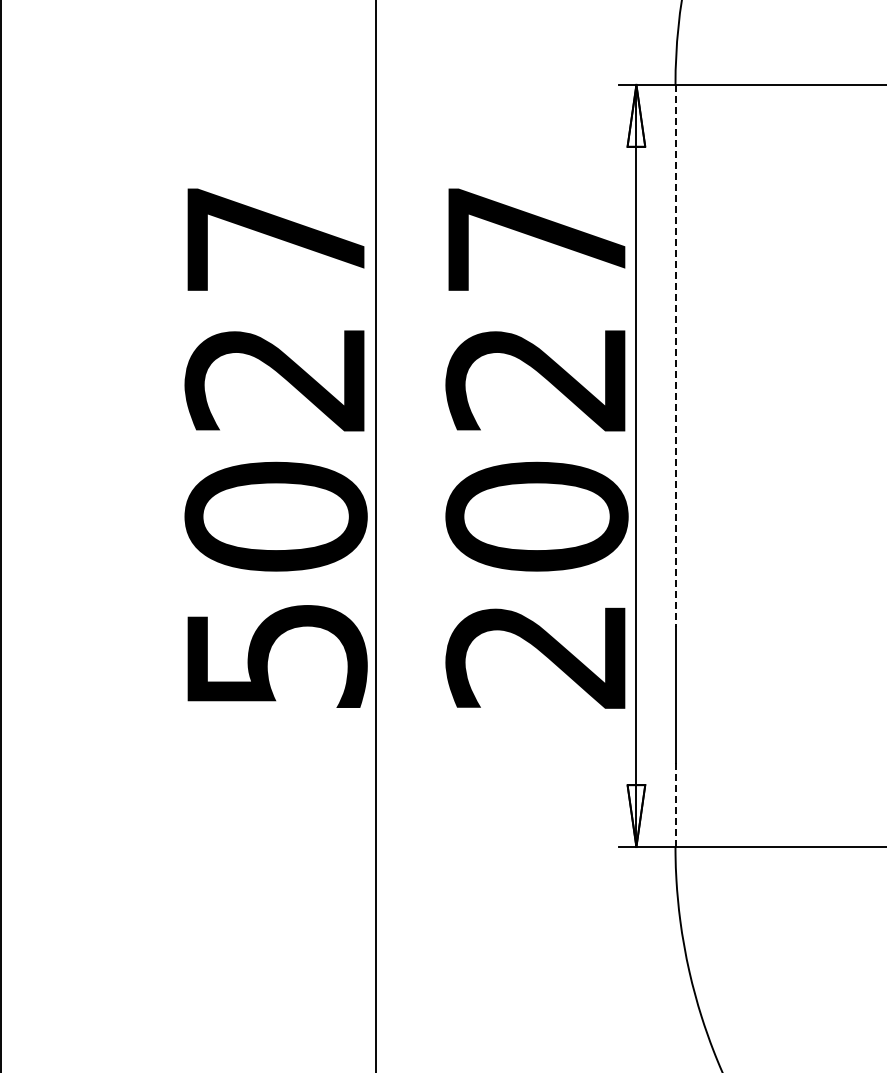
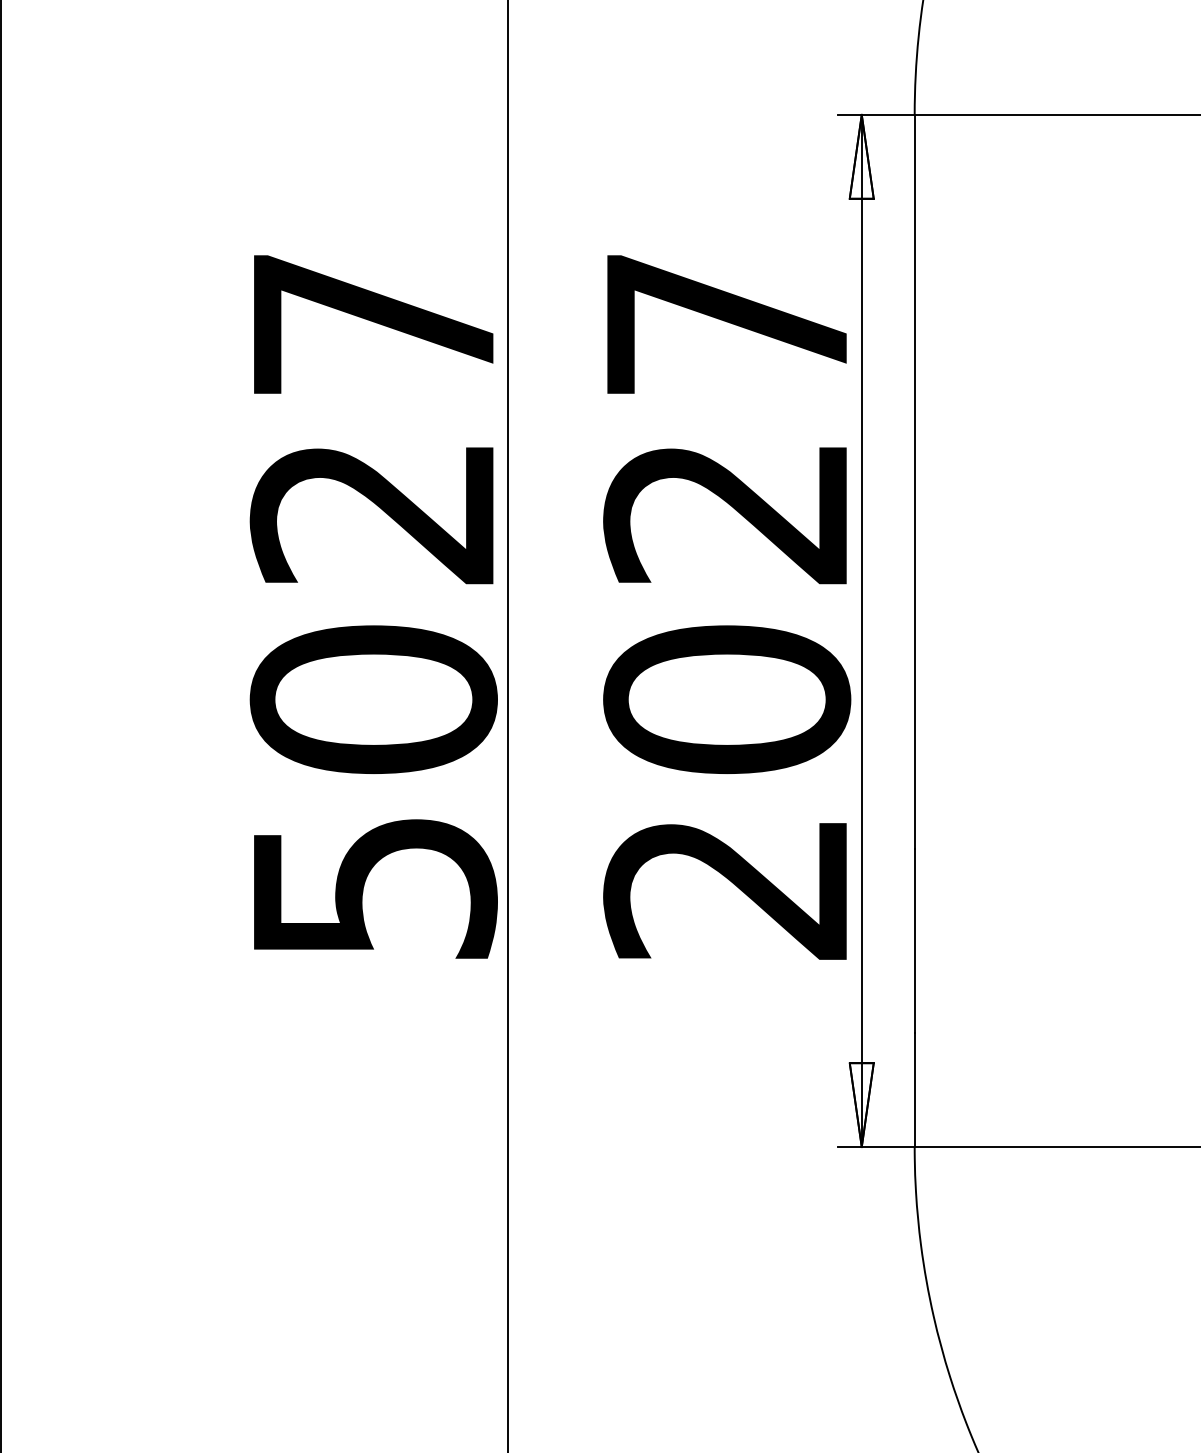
line: (675, 356) -> (914, 482), dashed -> solid
line: (675, 804) -> (914, 1089), dashed -> solid

